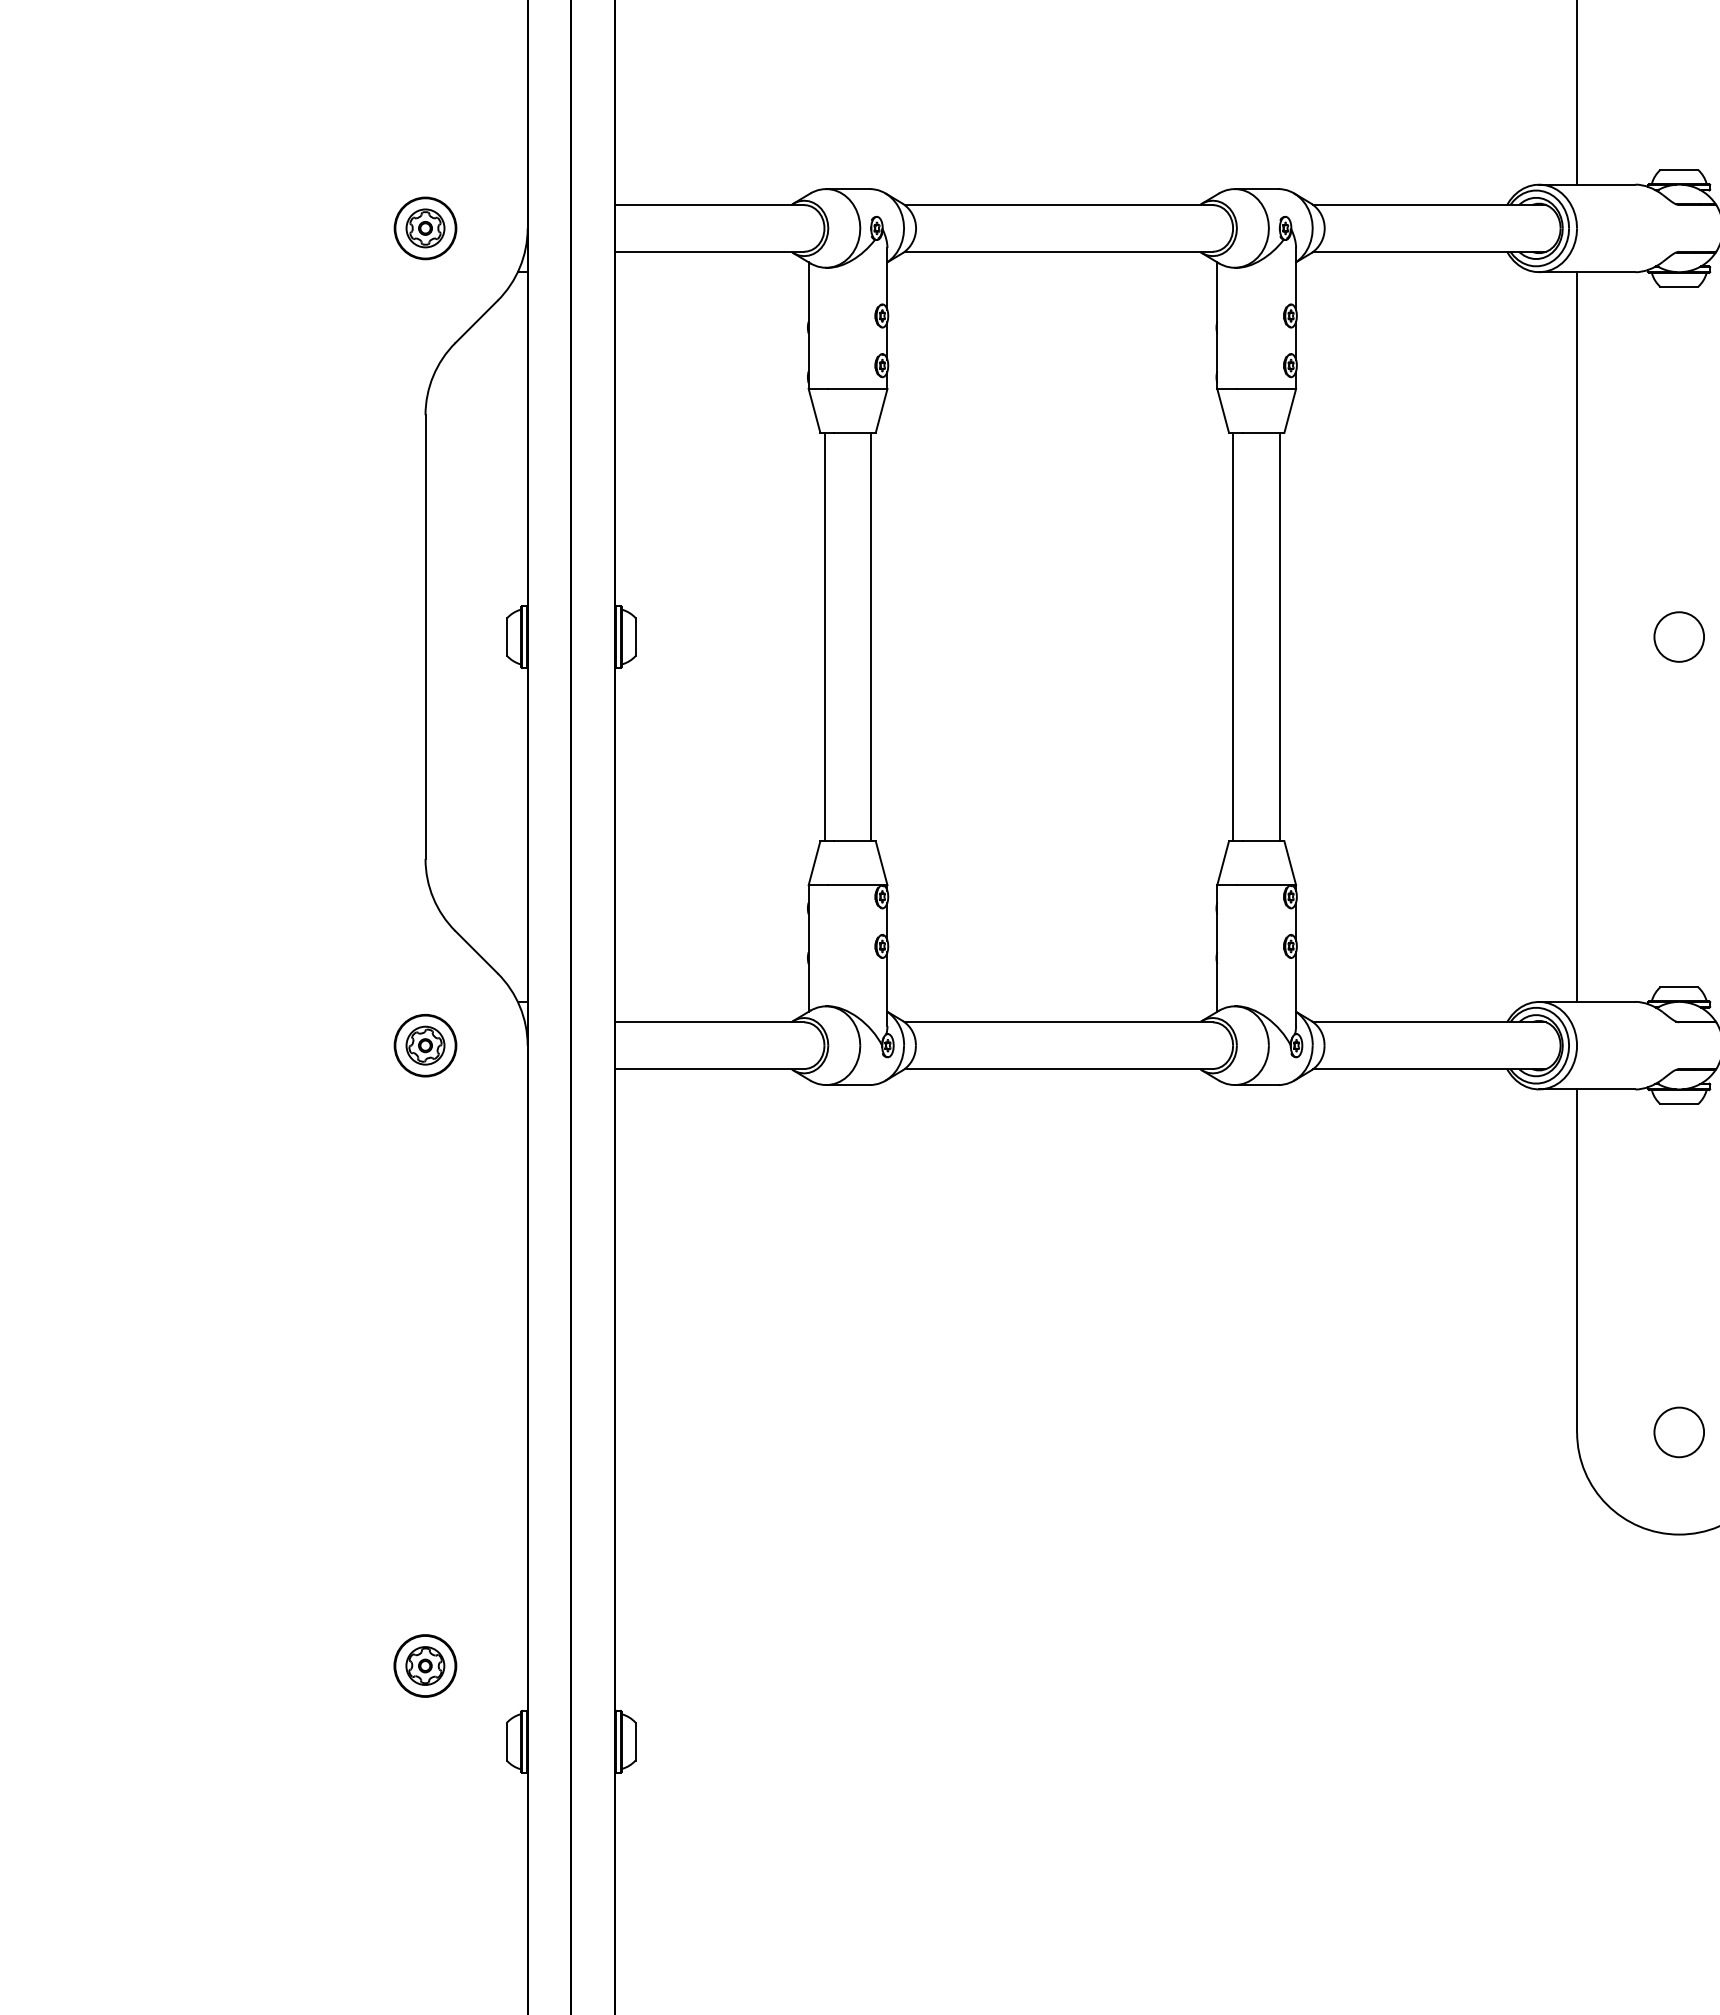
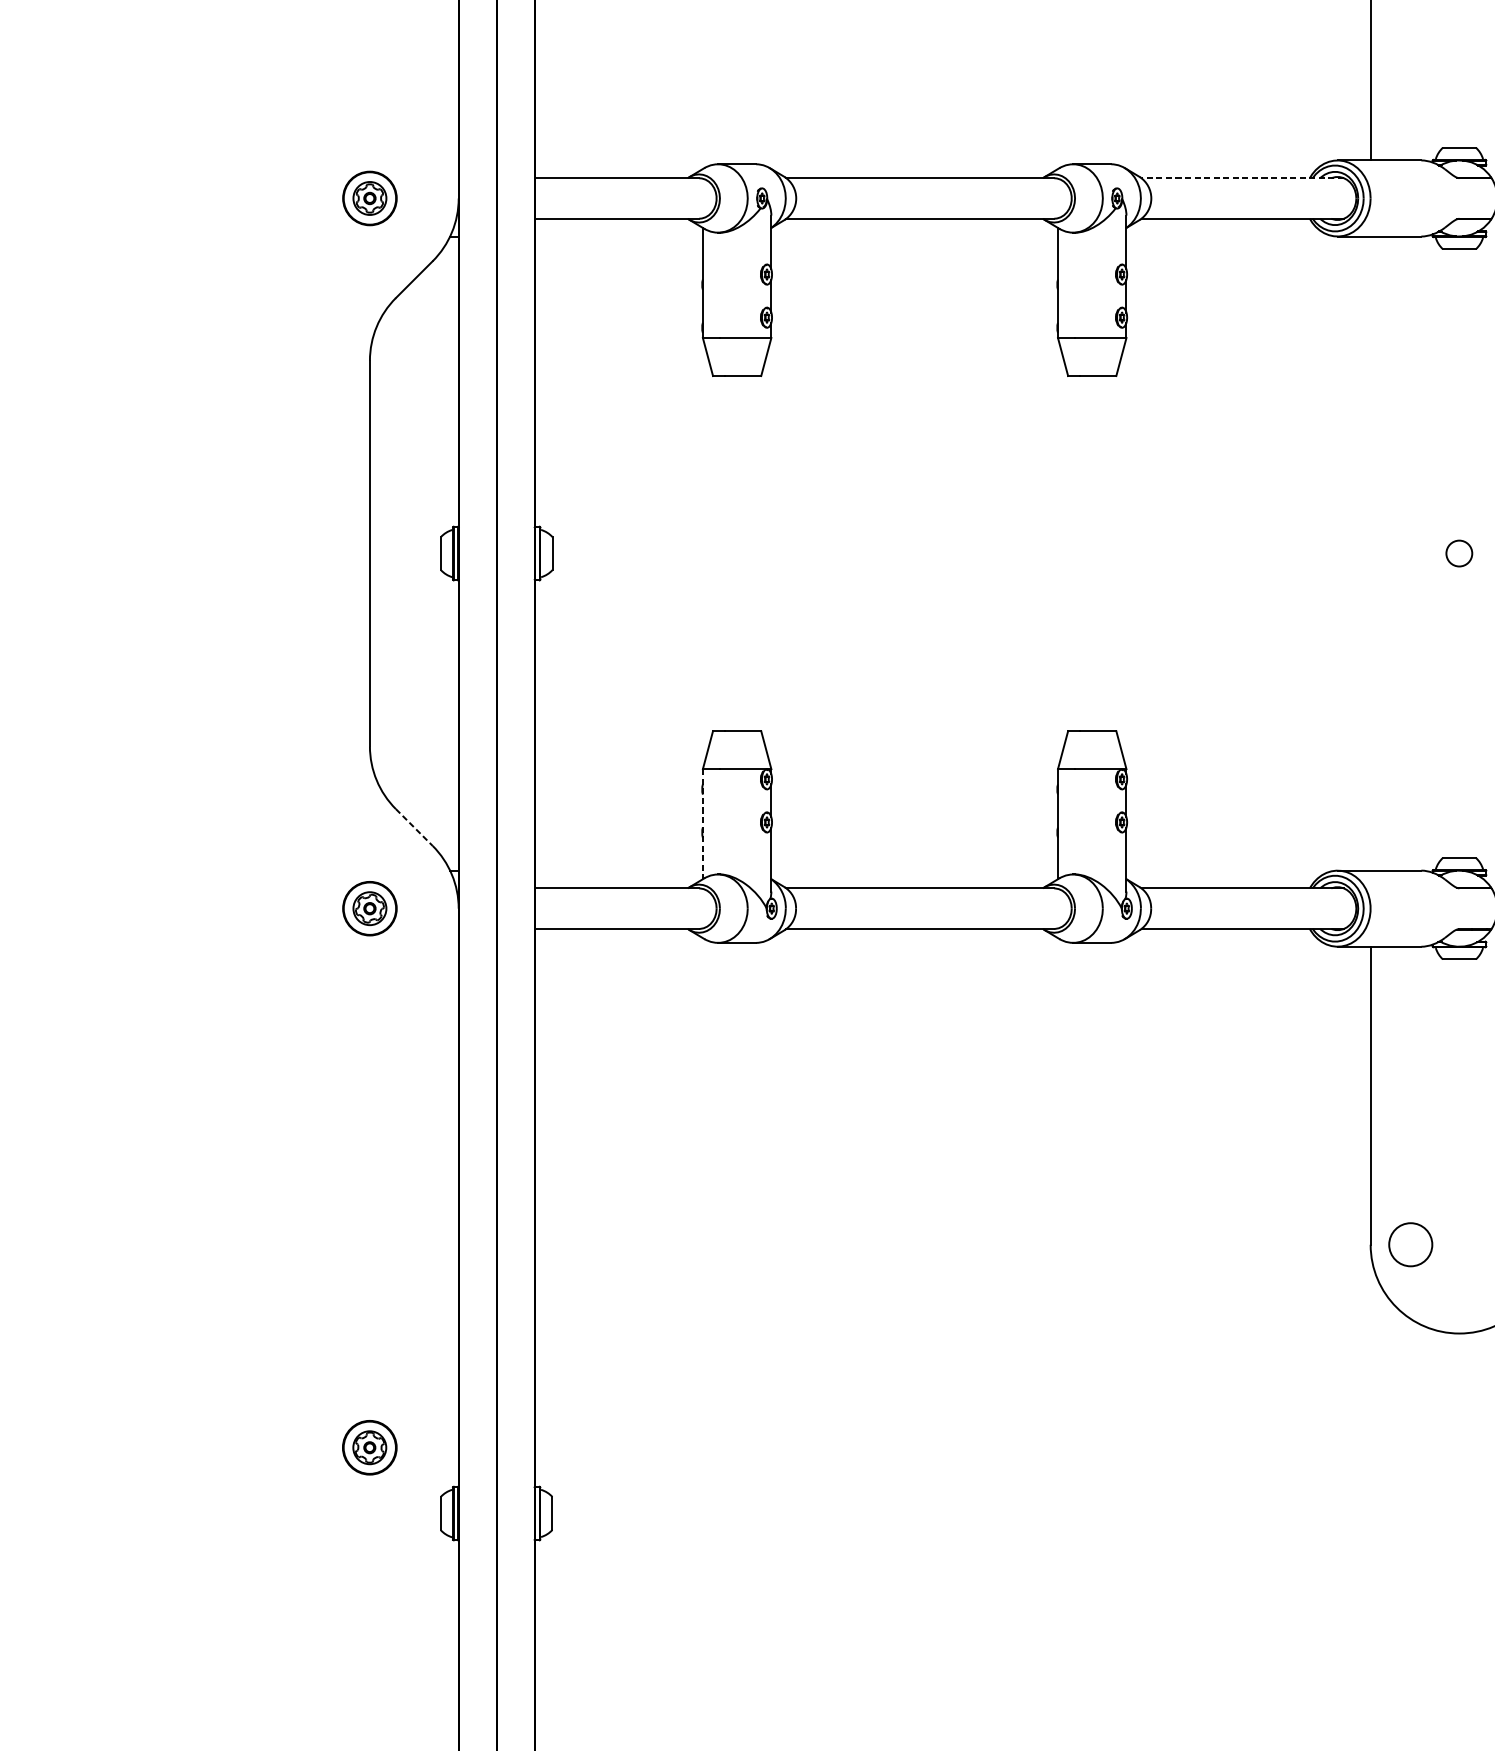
line: (1429, 205) -> (1242, 178), solid -> dashed
line: (824, 636) -> (716, 553), removed
line: (871, 636) -> (757, 553), removed
line: (1233, 636) -> (1072, 553), removed
line: (1280, 636) -> (1112, 553), removed
line: (1577, 636) -> (1371, 553), removed
circle: (1678, 636) -> (1458, 553), size x0.6
line: (808, 948) -> (702, 824), solid -> dashed
line: (476, 952) -> (414, 827), solid -> dashed
circle: (1678, 1432) -> (1410, 1244), moved

